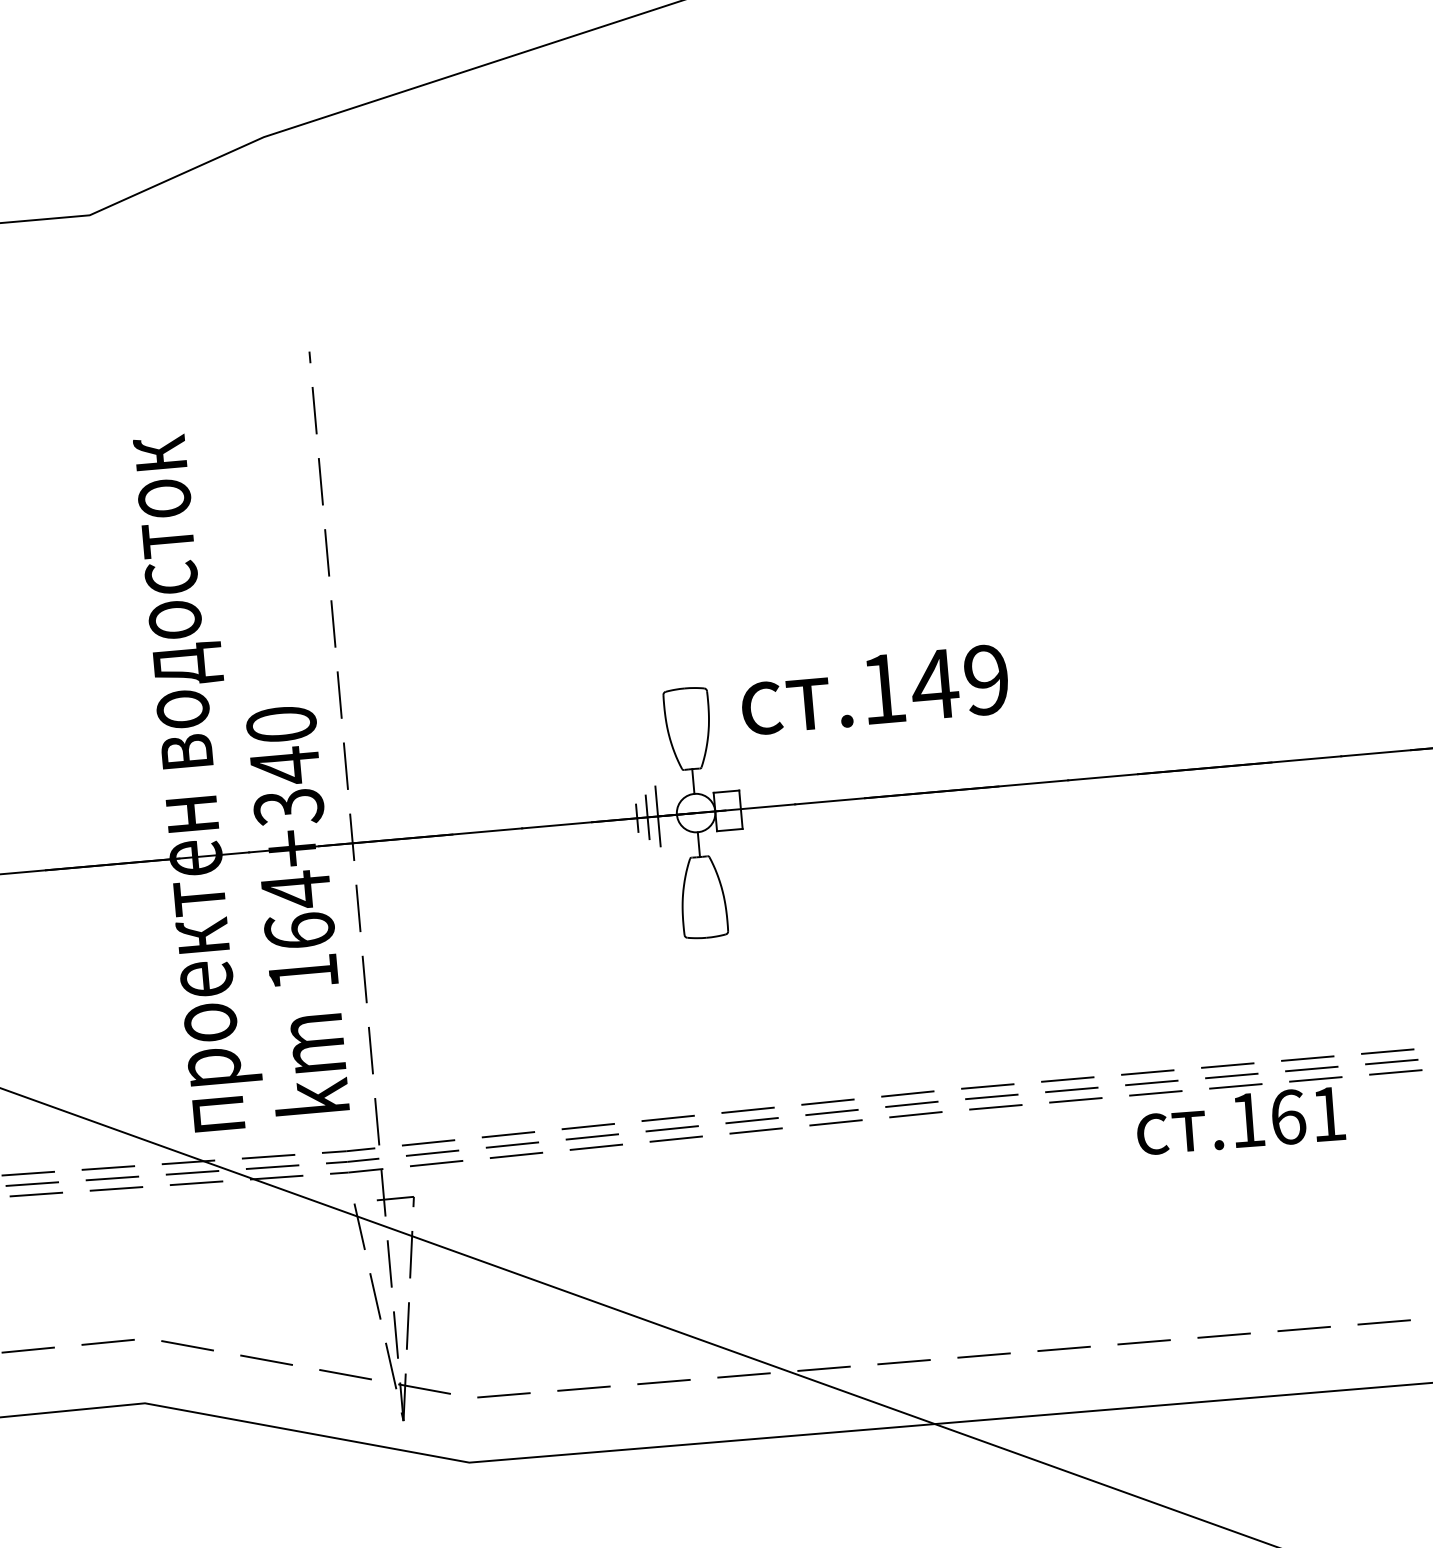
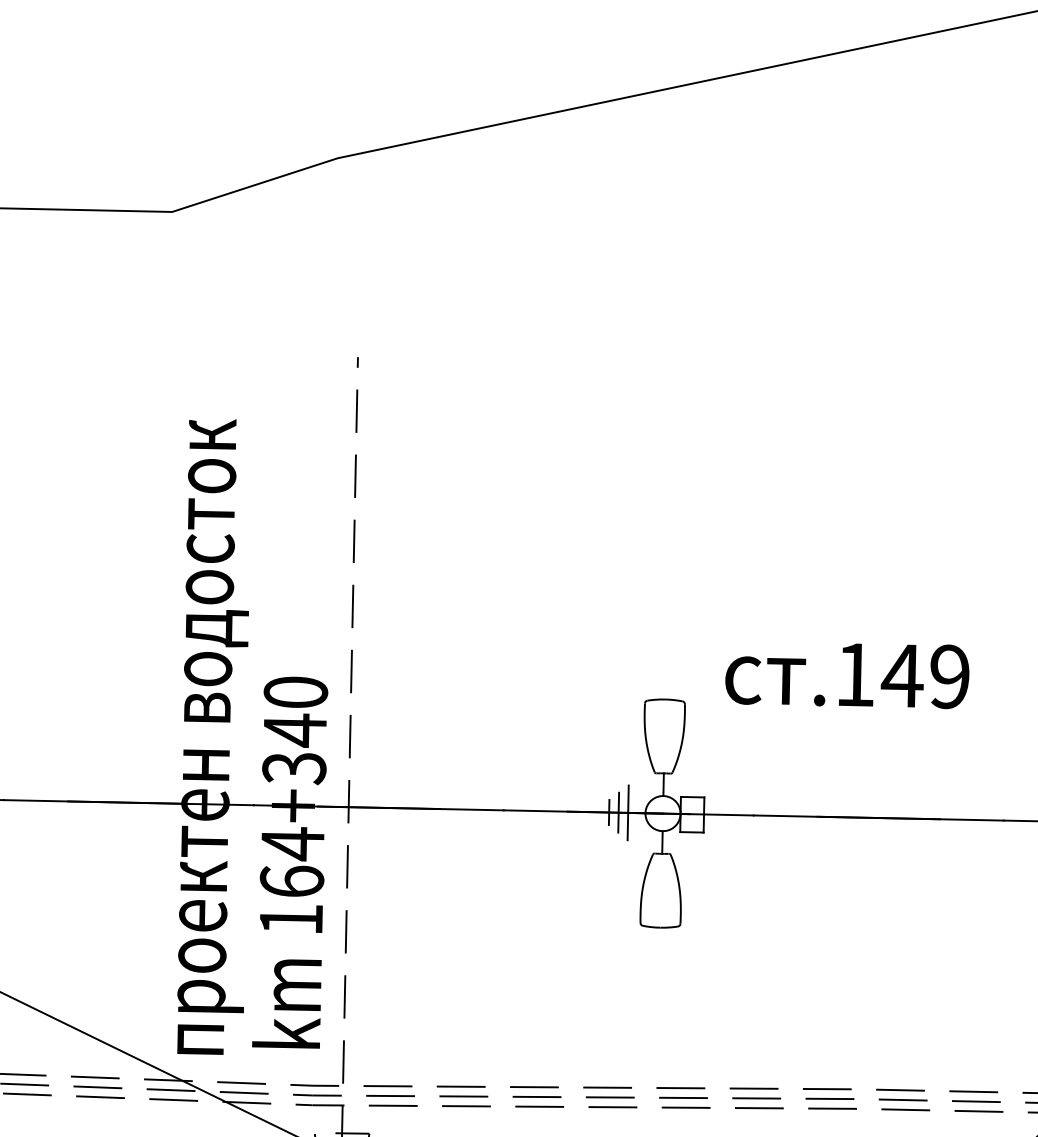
text: (874, 689) -> (847, 674), moved

